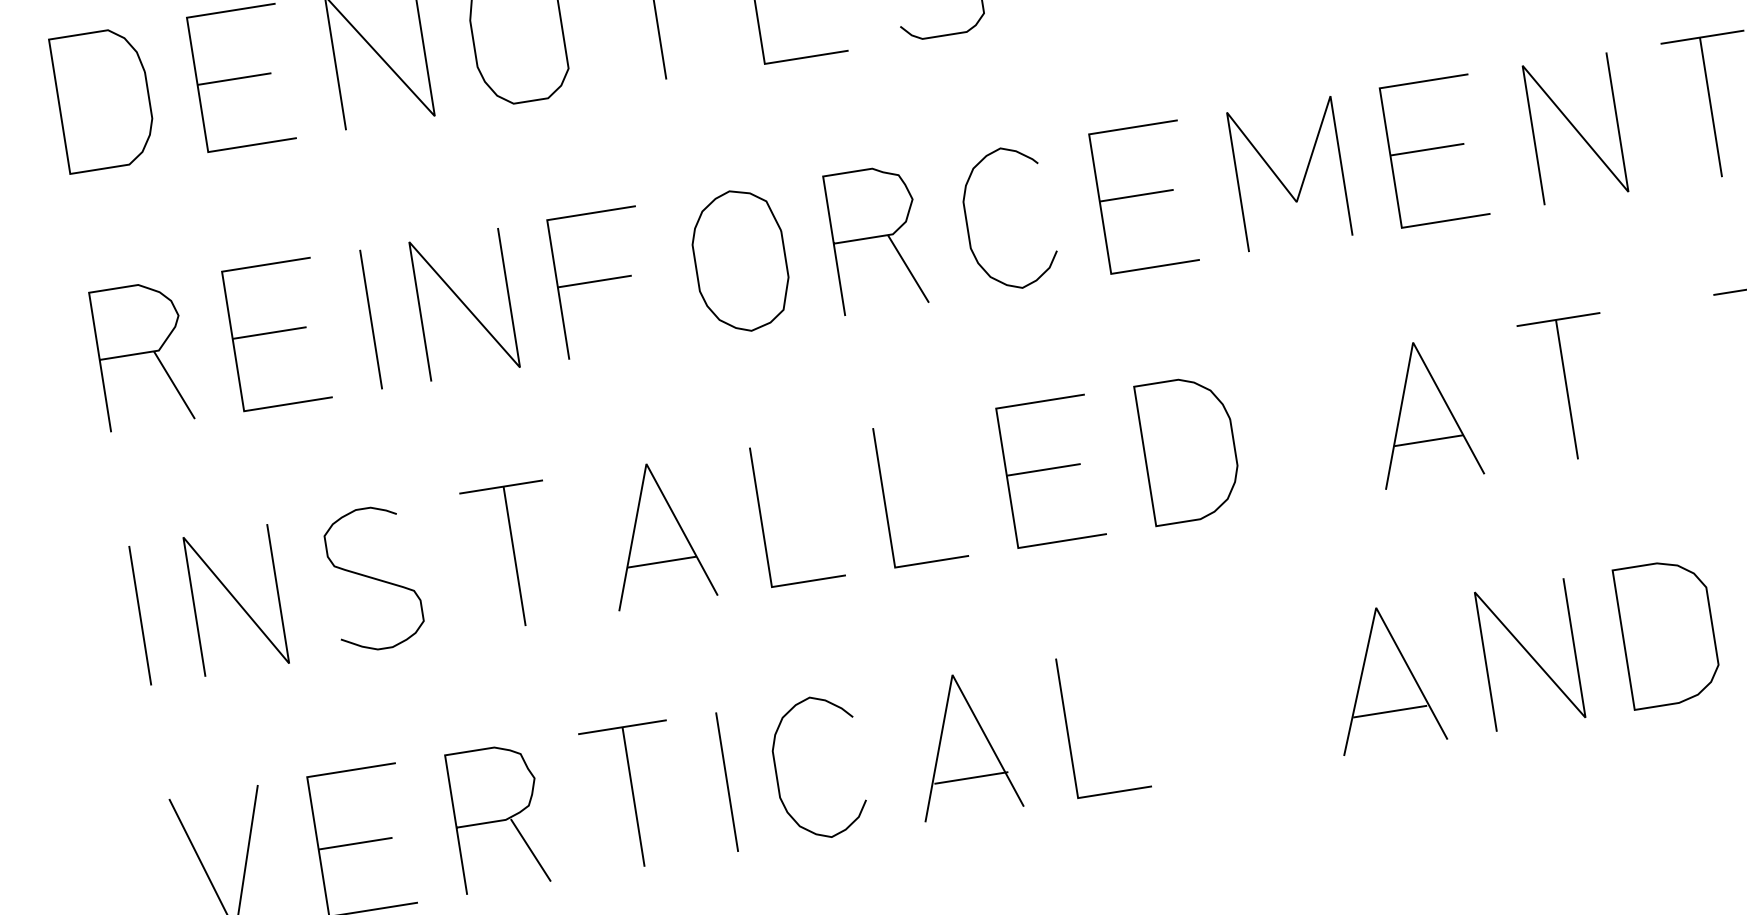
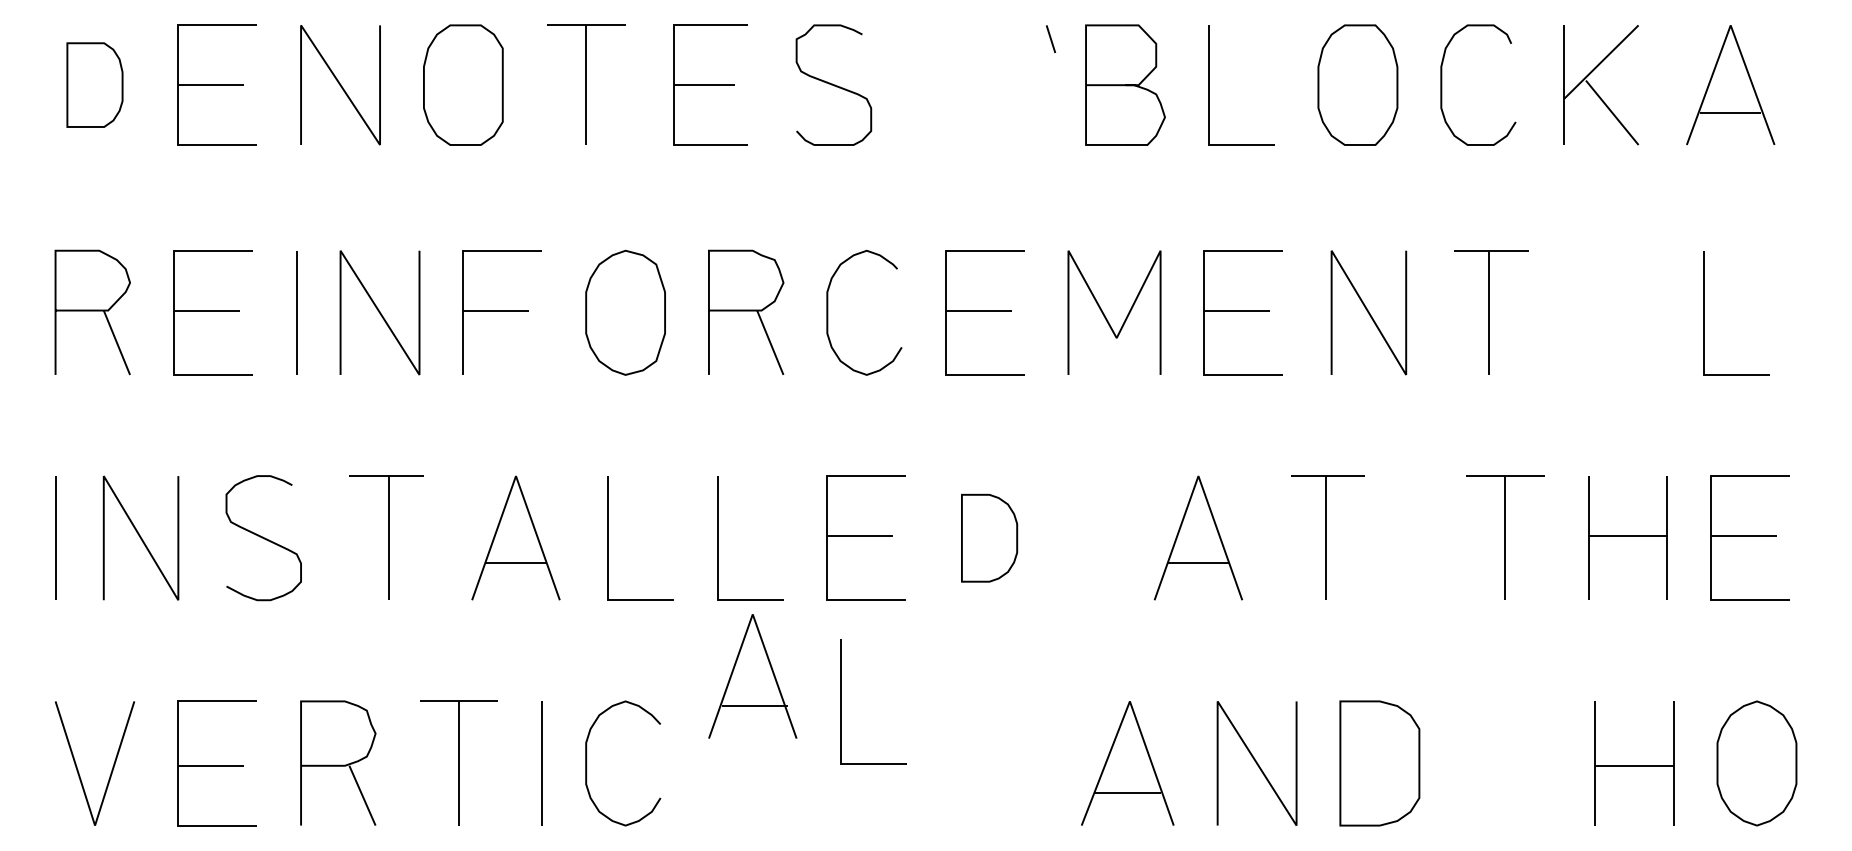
part: (103, 99) -> (94, 84), size x0.7
part: (1189, 449) -> (989, 538), size x0.7
line: (1067, 728) -> (841, 701), moved
part: (963, 744) -> (752, 676), moved

